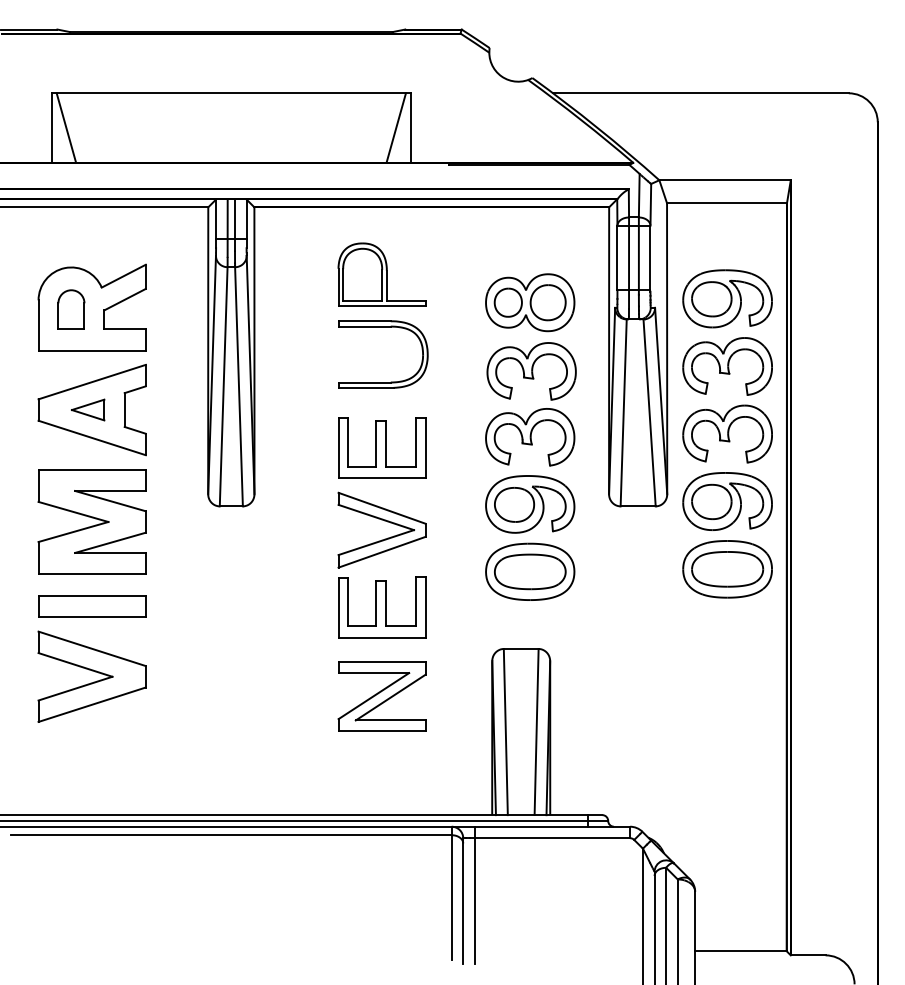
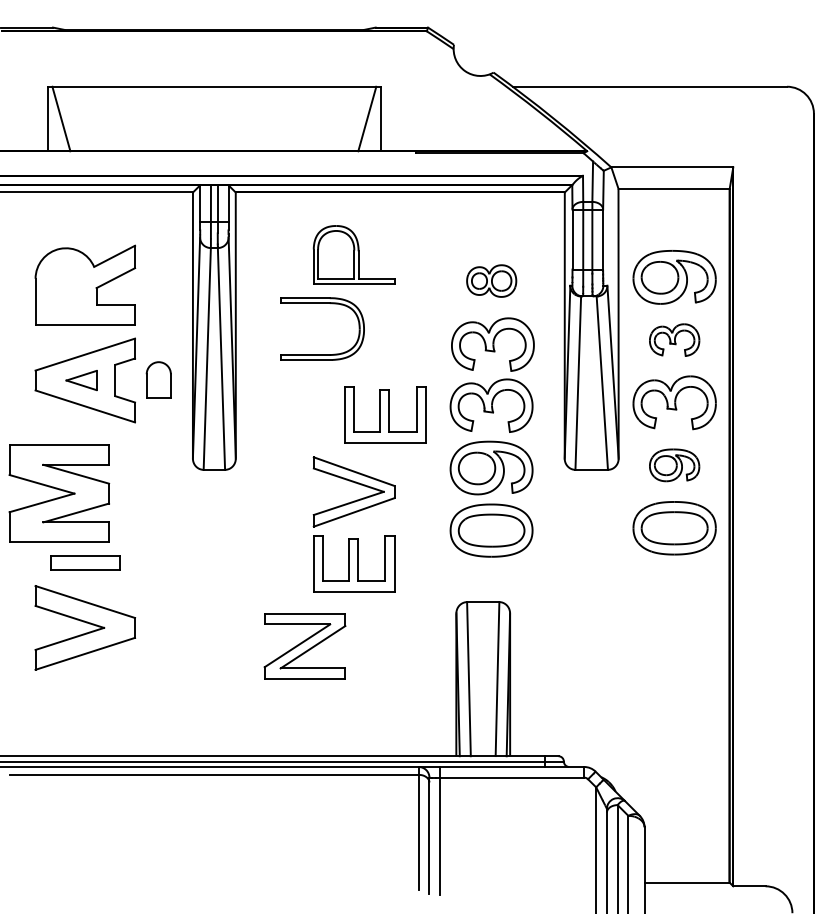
part: (530, 302) -> (491, 280), size x0.6
part: (71, 309) -> (158, 380), moved
part: (383, 327) -> (323, 303), moved
part: (727, 366) -> (674, 340), size x0.6
part: (382, 447) -> (386, 414), moved
part: (727, 501) -> (674, 465), size x0.6
part: (91, 521) -> (58, 493), moved
part: (92, 606) -> (85, 562), size x0.7
part: (381, 696) -> (304, 646), moved

